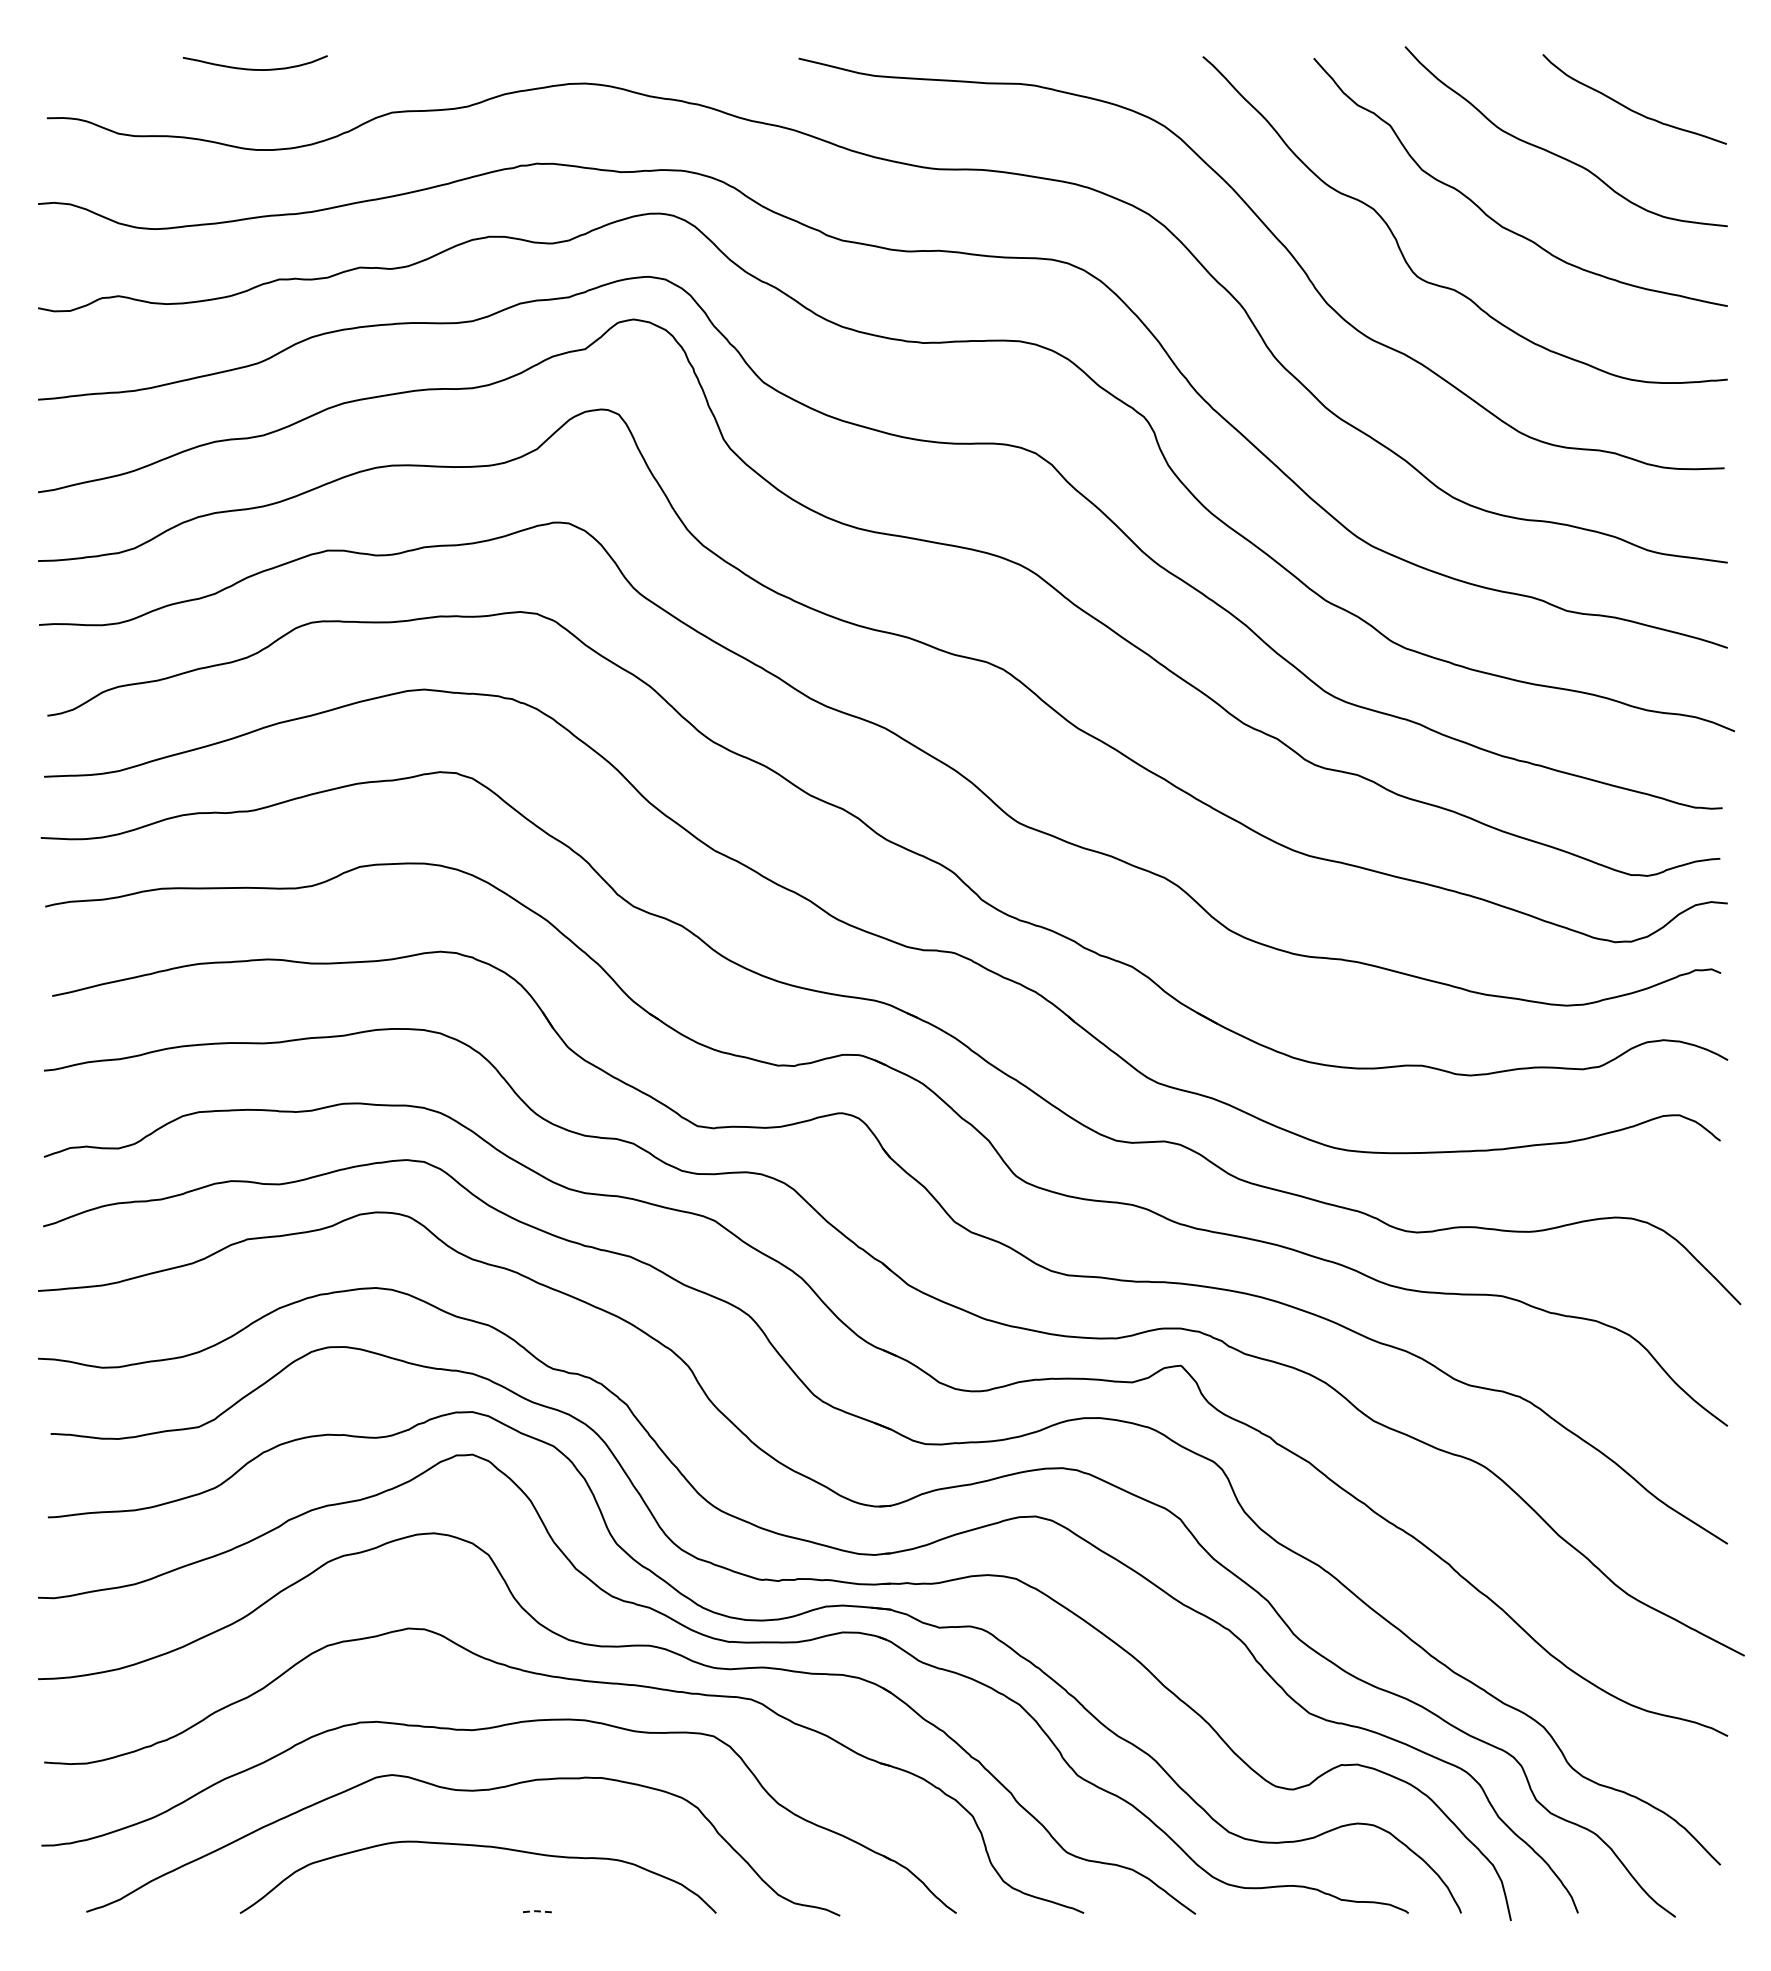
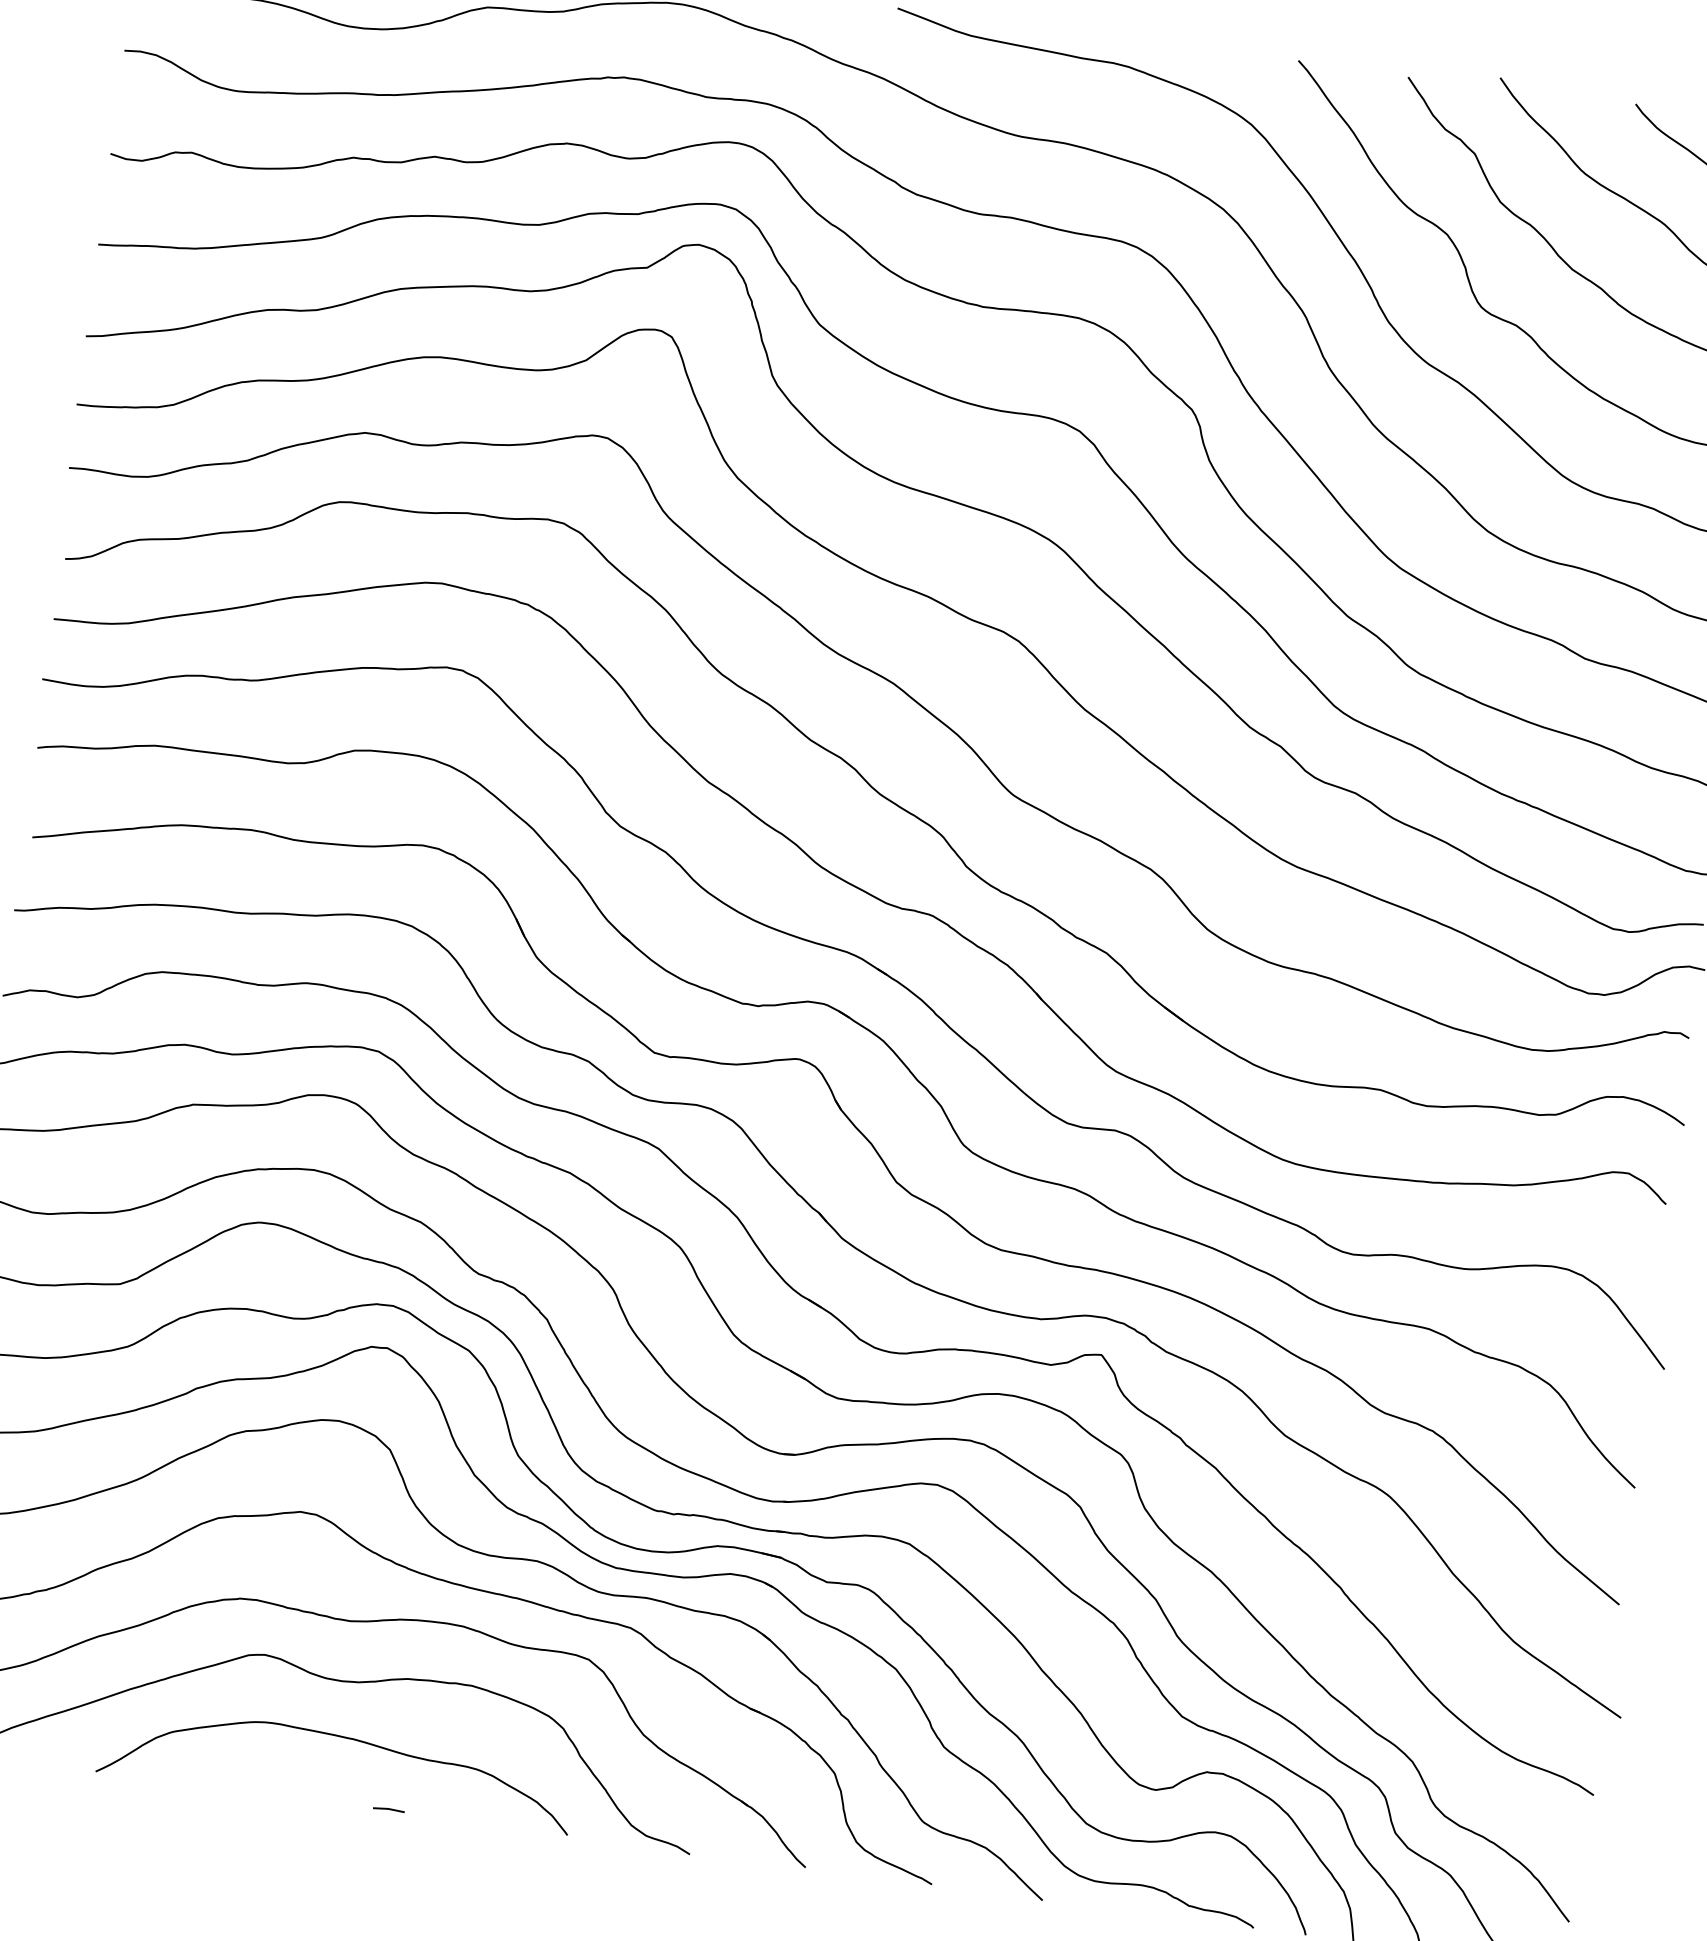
line: (536, 1911) -> (389, 1809), dashed -> solid

